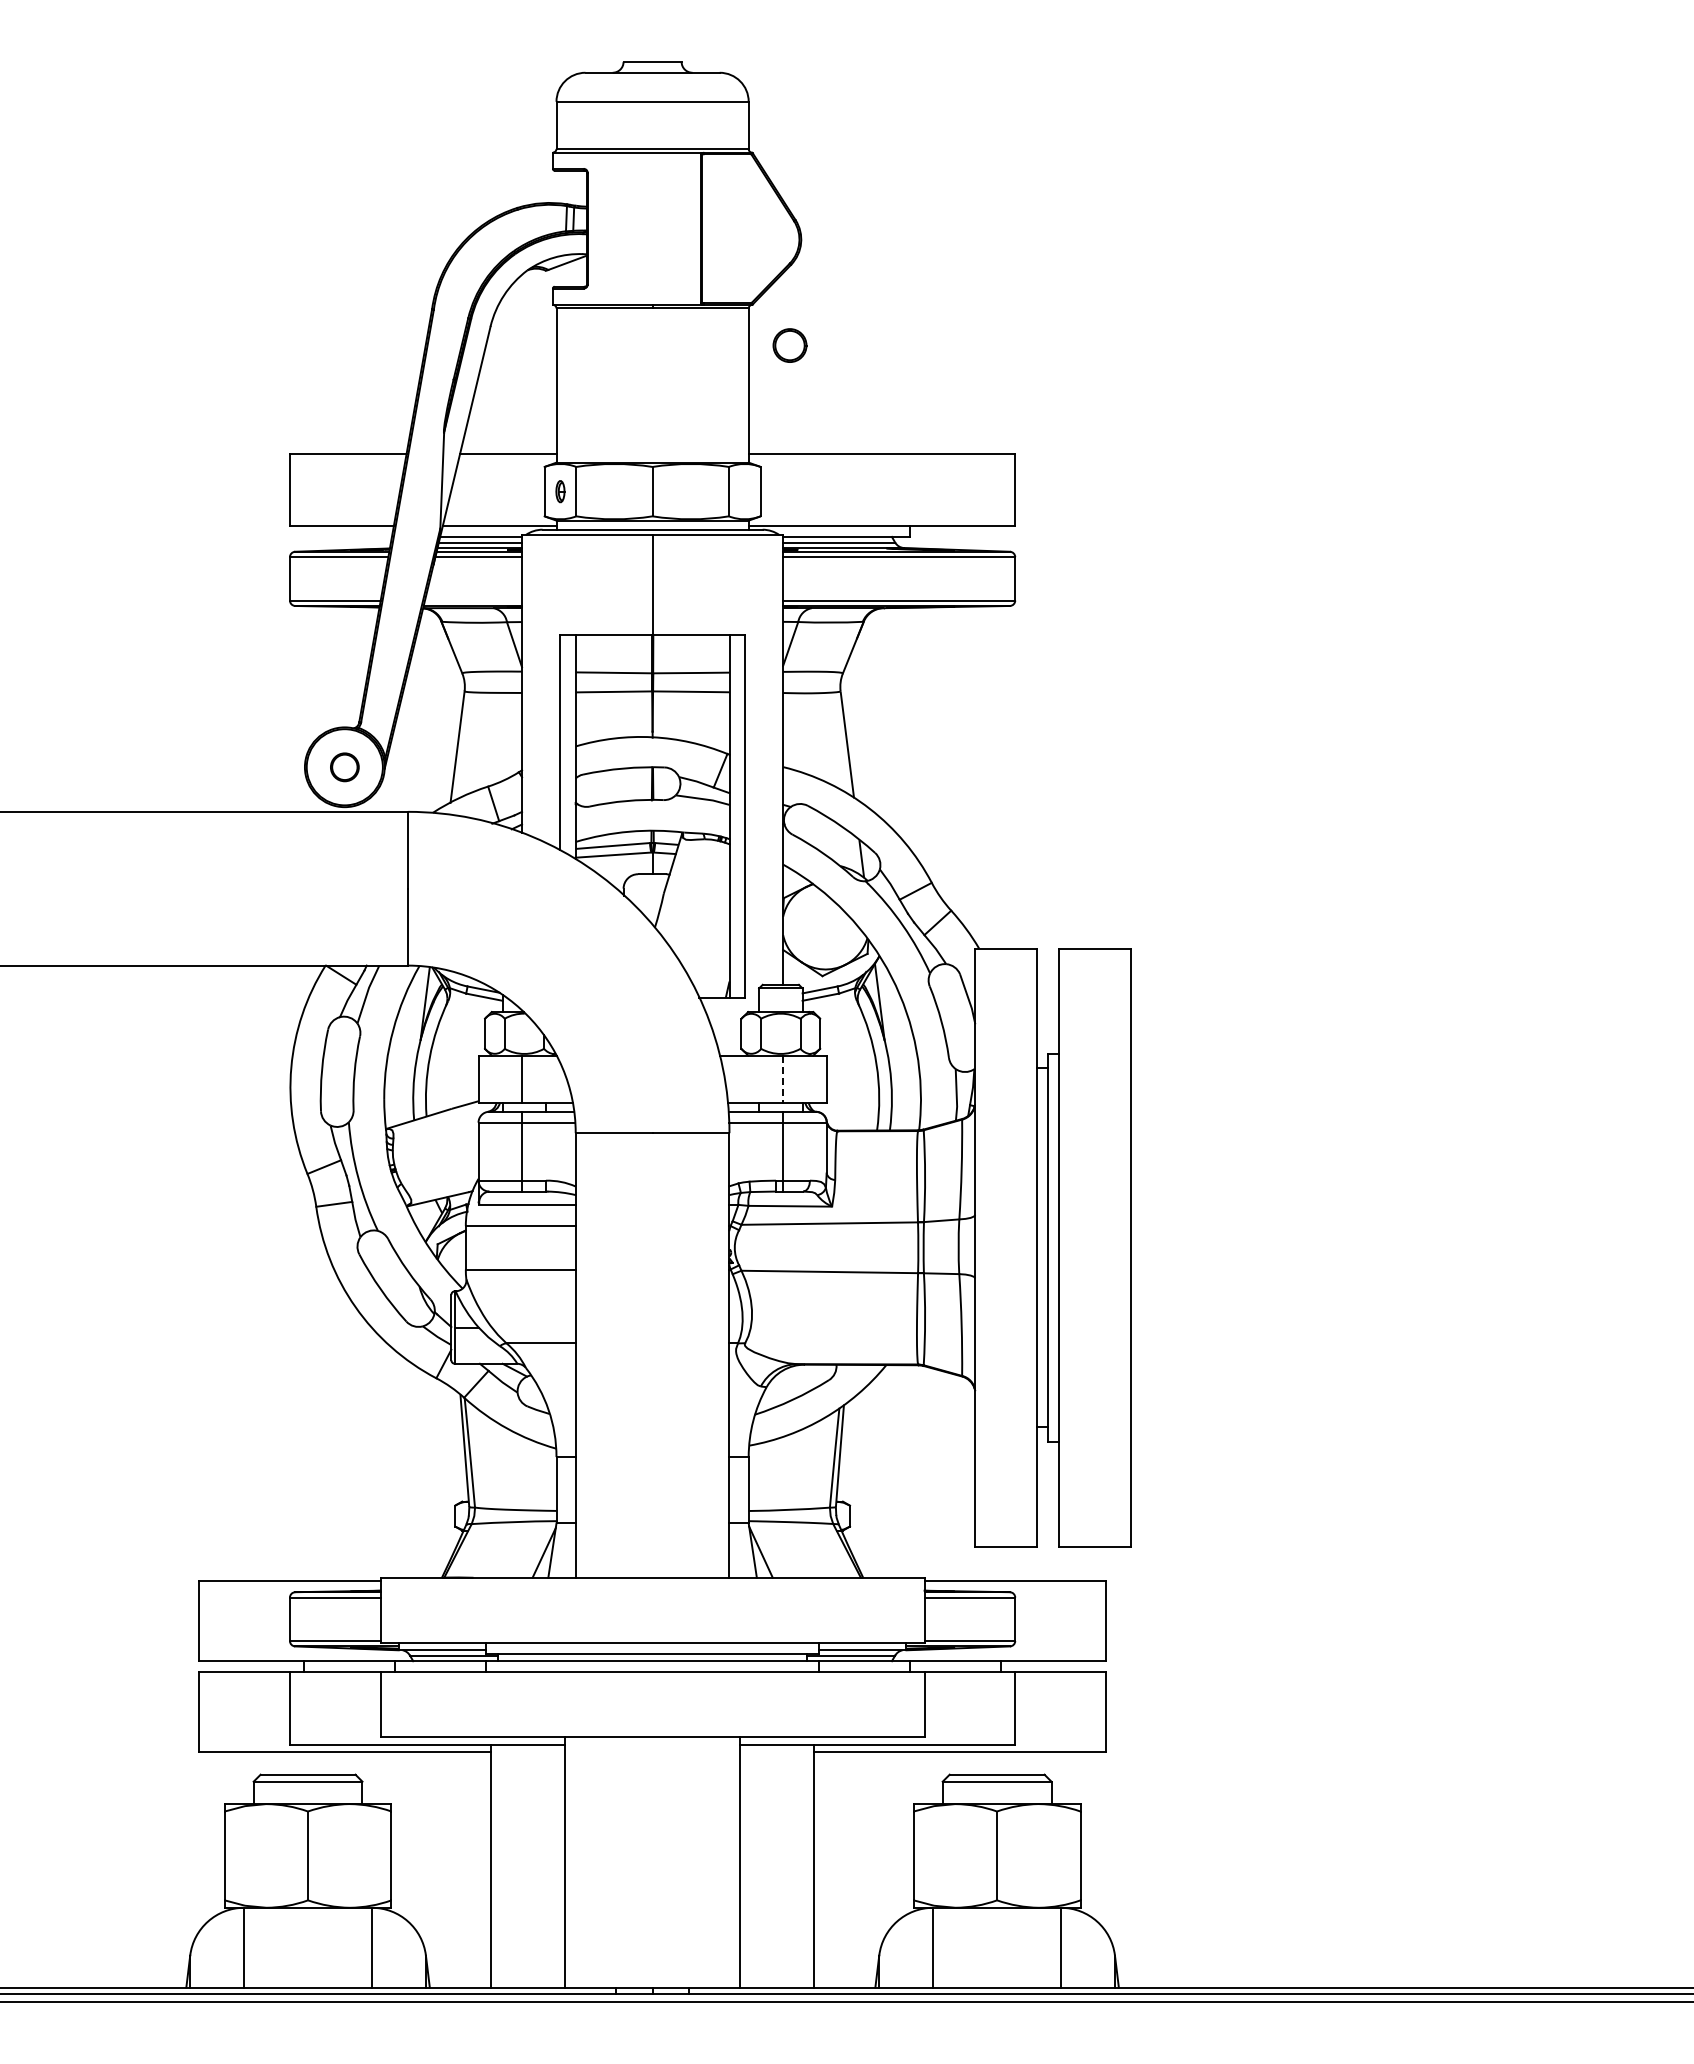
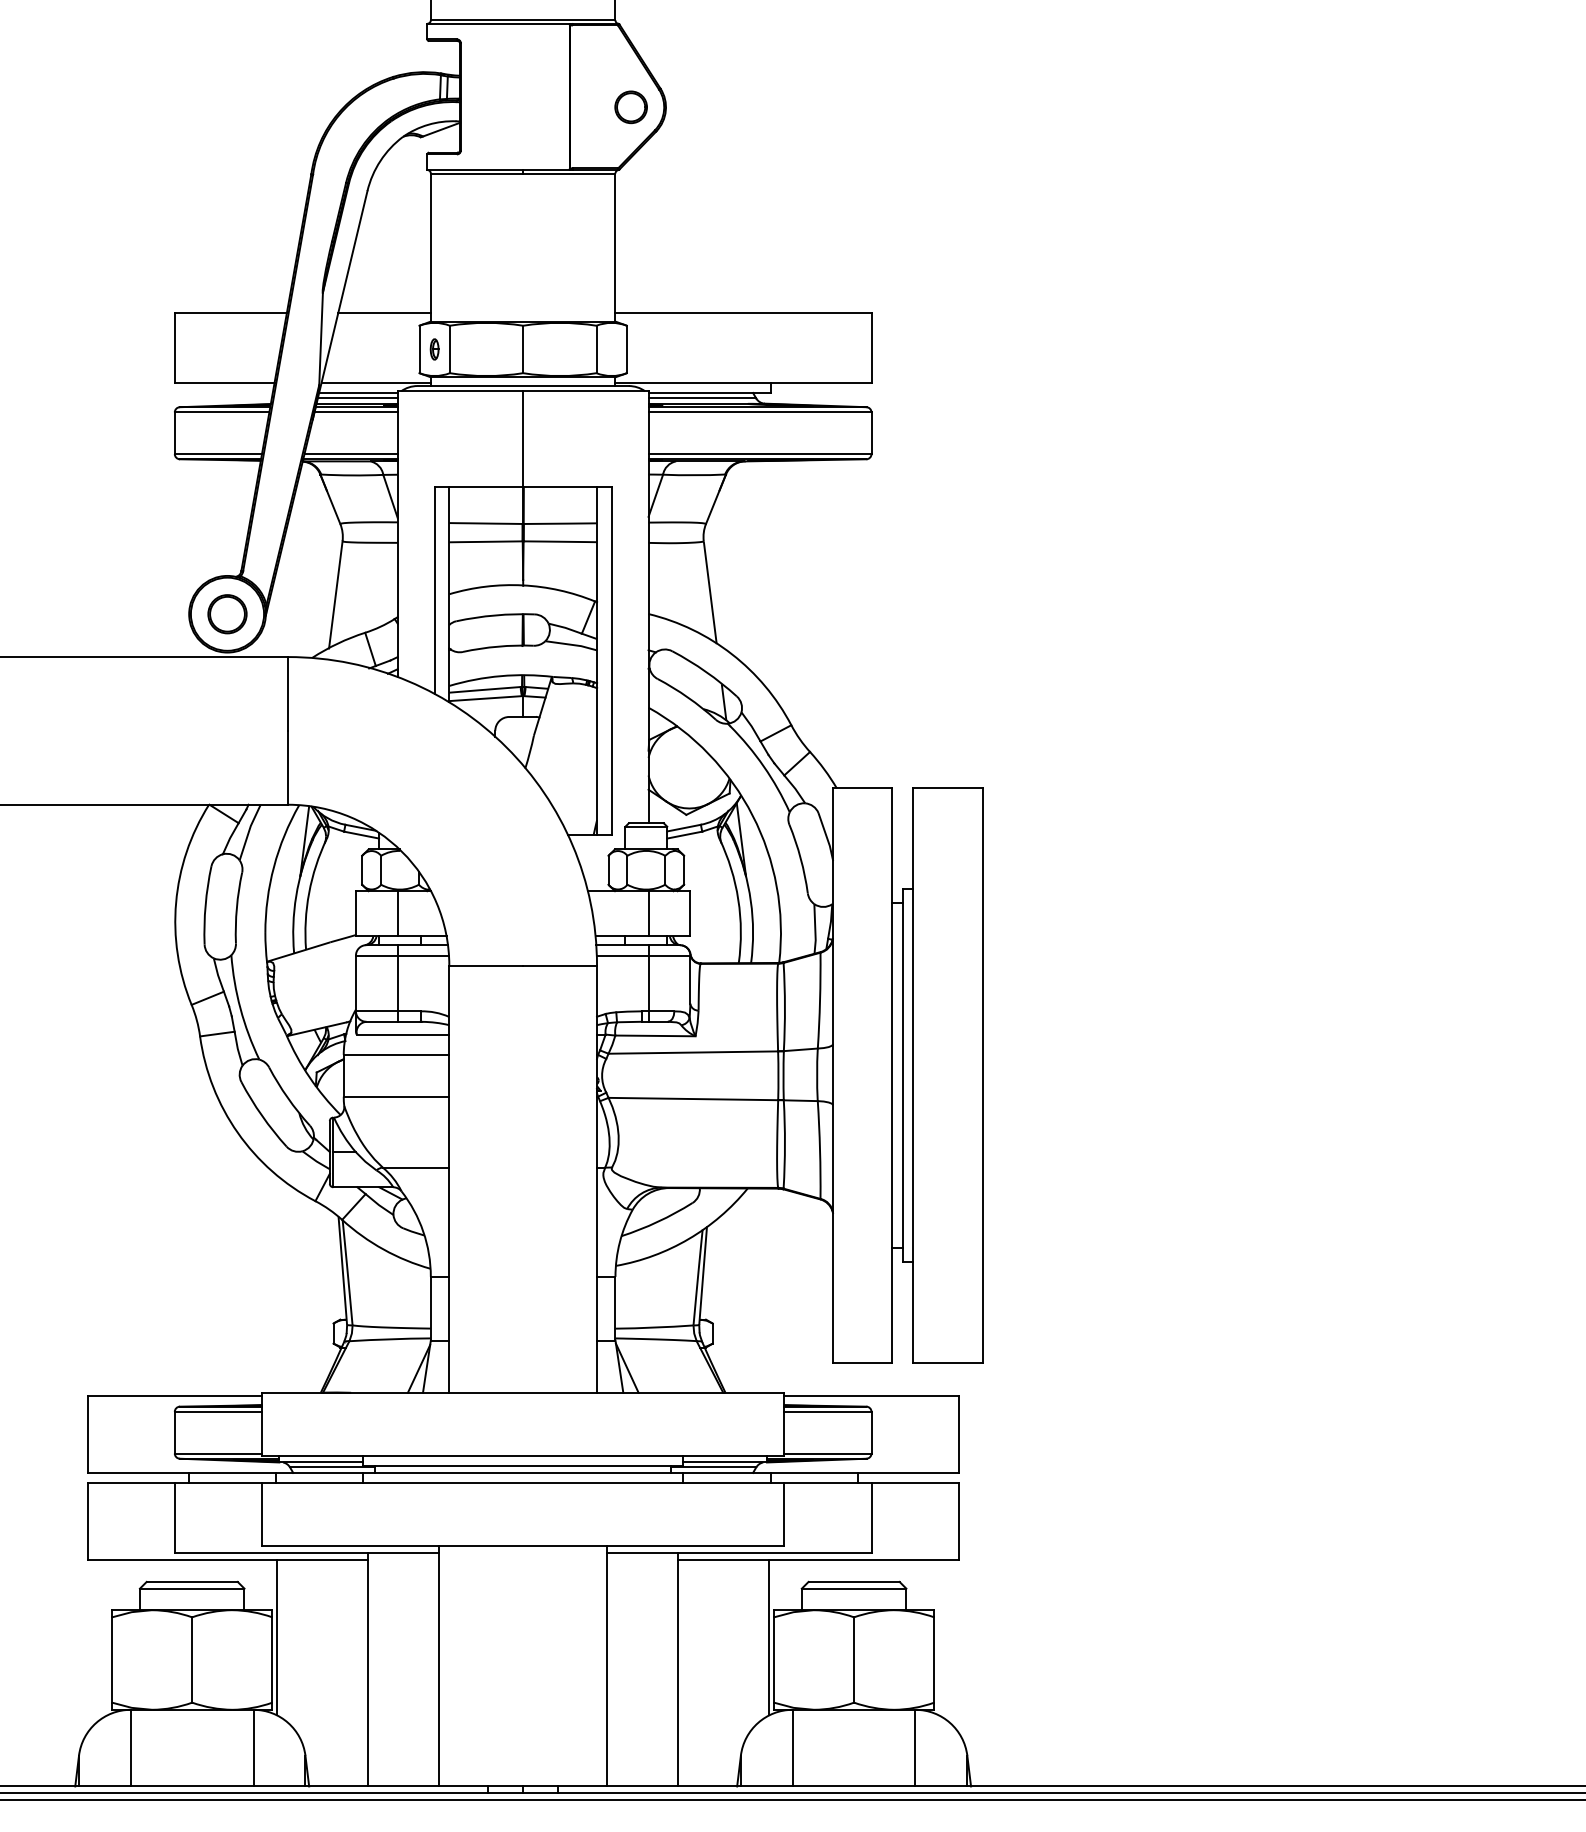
part: (789, 345) -> (630, 107), moved
line: (473, 600) -> (351, 454), added
part: (344, 767) -> (227, 614), size x1.43
line: (783, 1079) -> (648, 914), dashed -> solid
line: (396, 1832) -> (277, 1637), added
line: (908, 1832) -> (768, 1637), added

